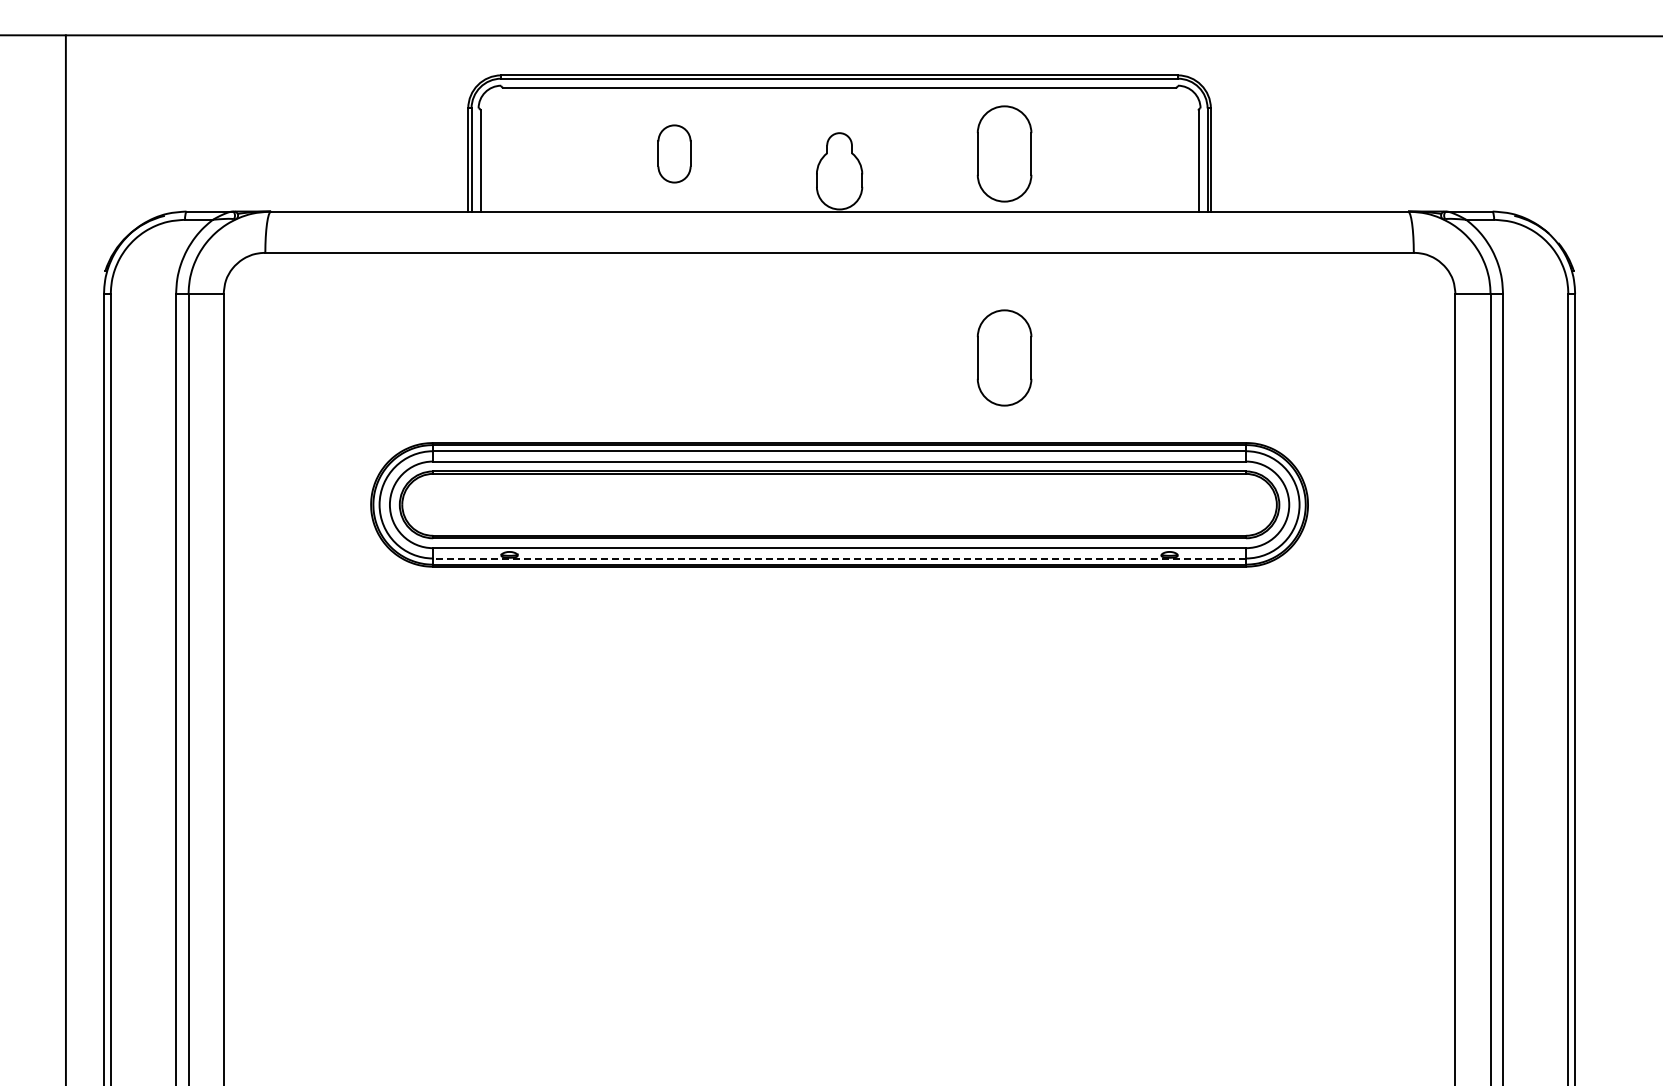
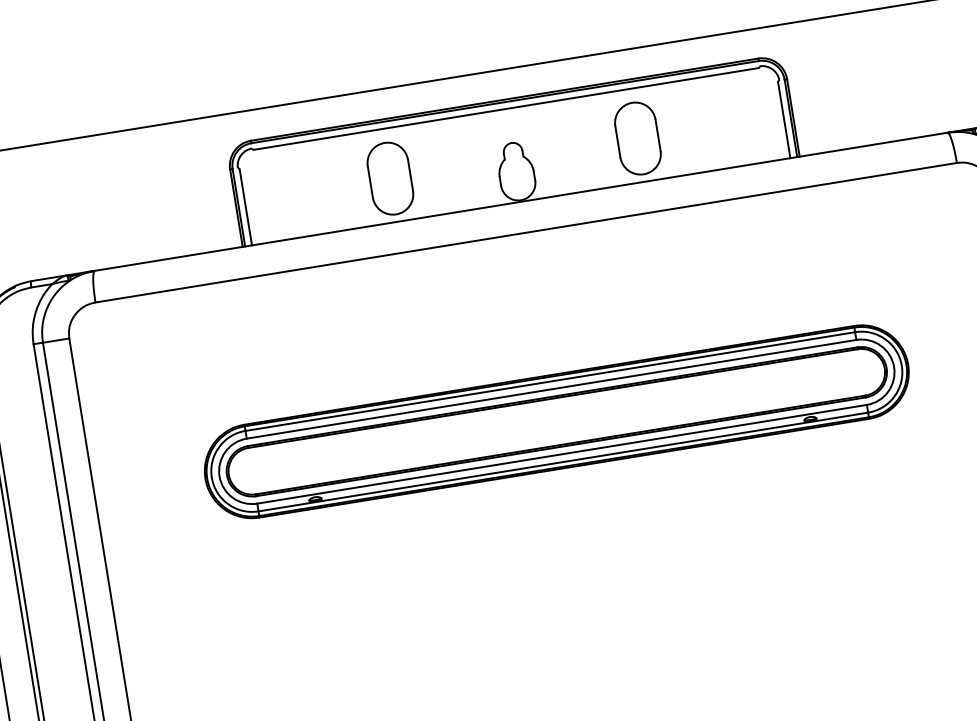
part: (674, 153) -> (390, 178), size x1.67
part: (1004, 357) -> (662, 291), removed
line: (839, 558) -> (563, 462), dashed -> solid

